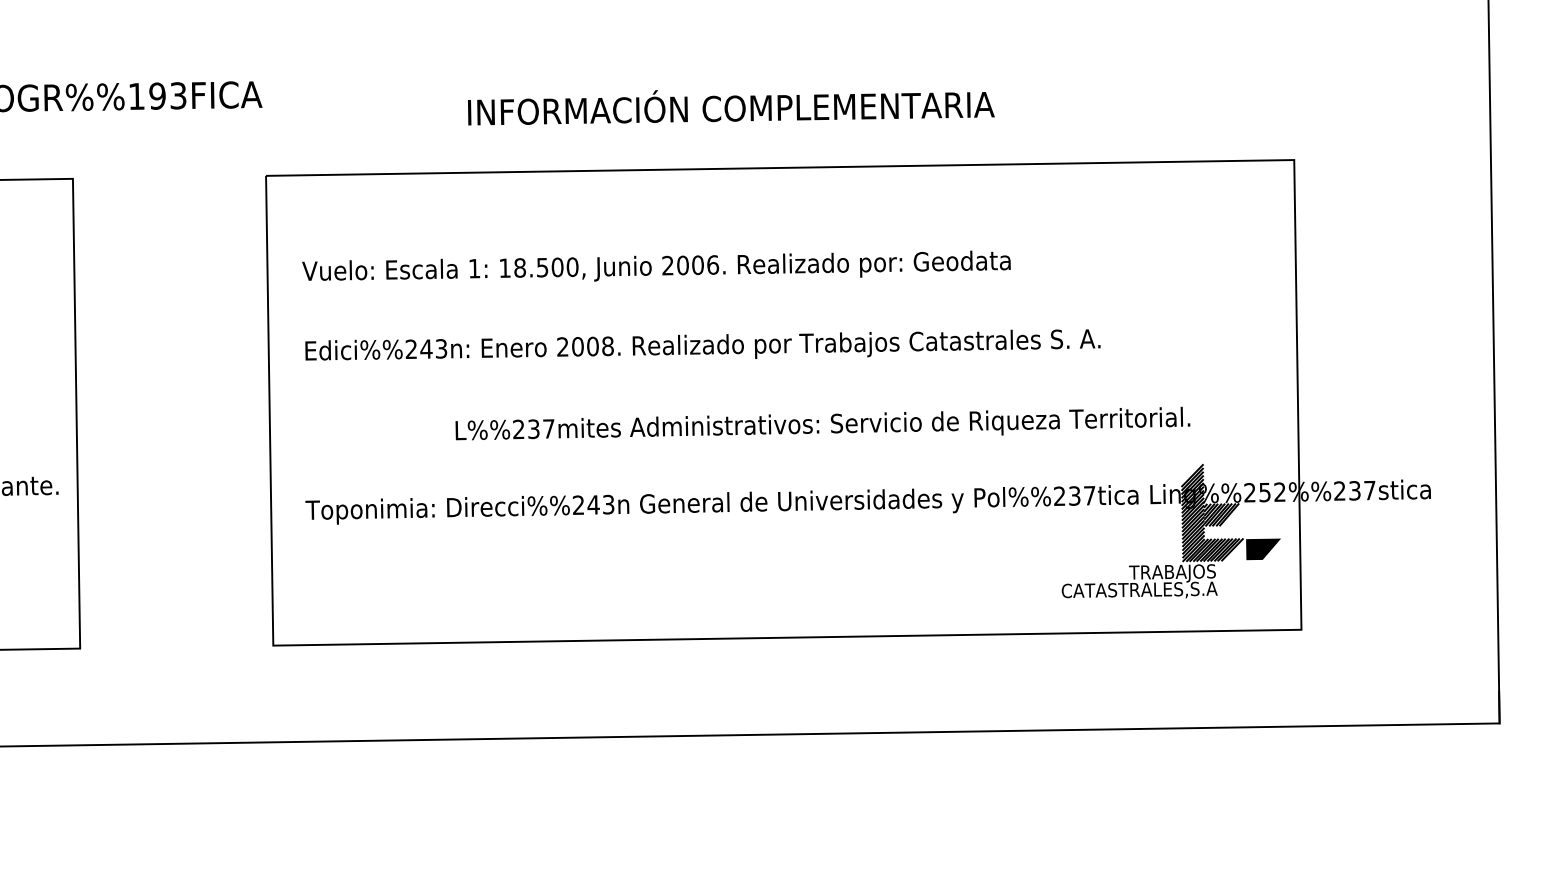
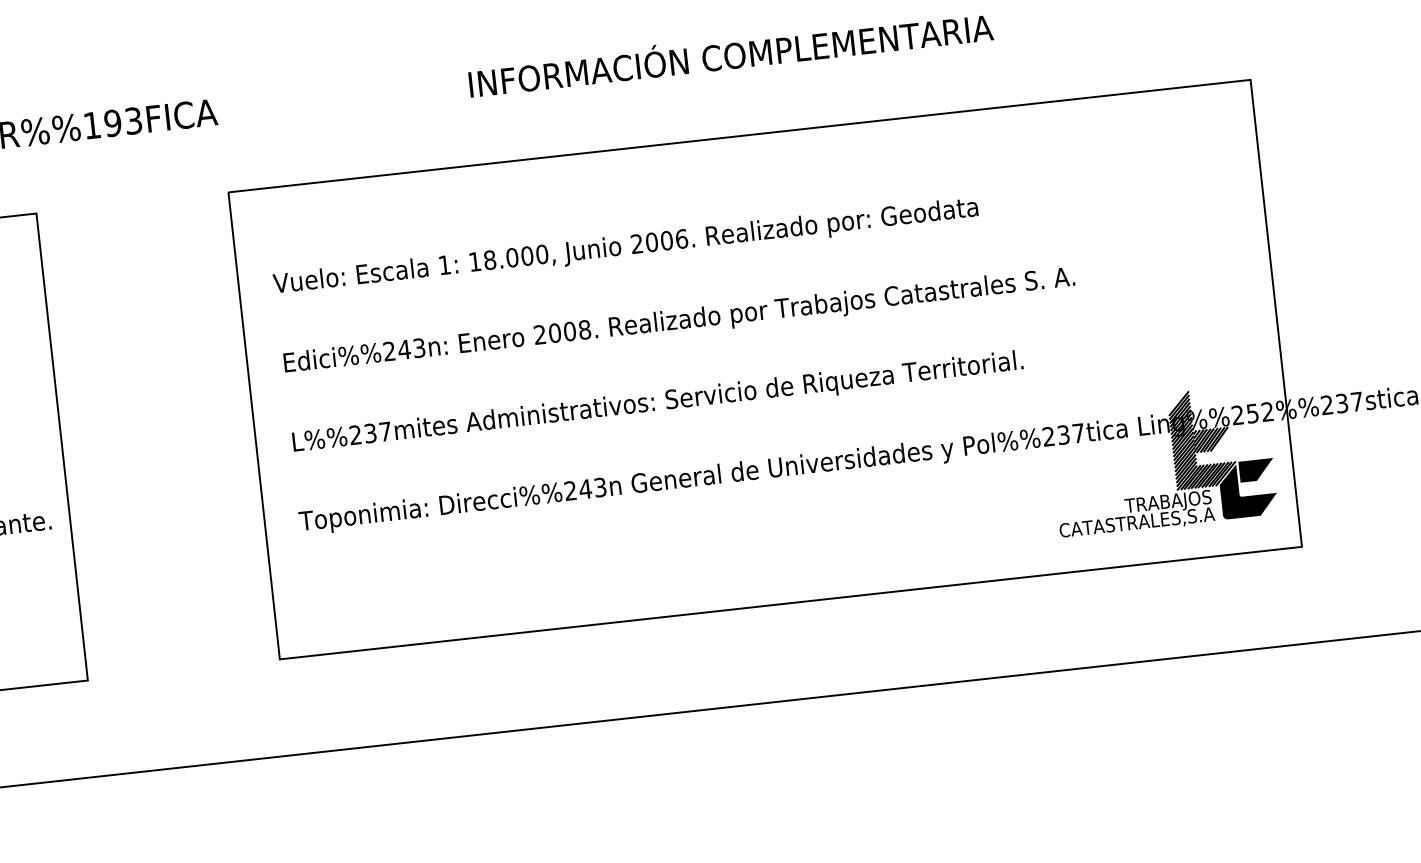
text: (731, 107) -> (731, 55), moved
text: (542, 267) -> (512, 257), 18.500, -> 18.000,
text: (822, 423) -> (657, 400), moved
fill: (1253, 568) -> (1248, 490), added

